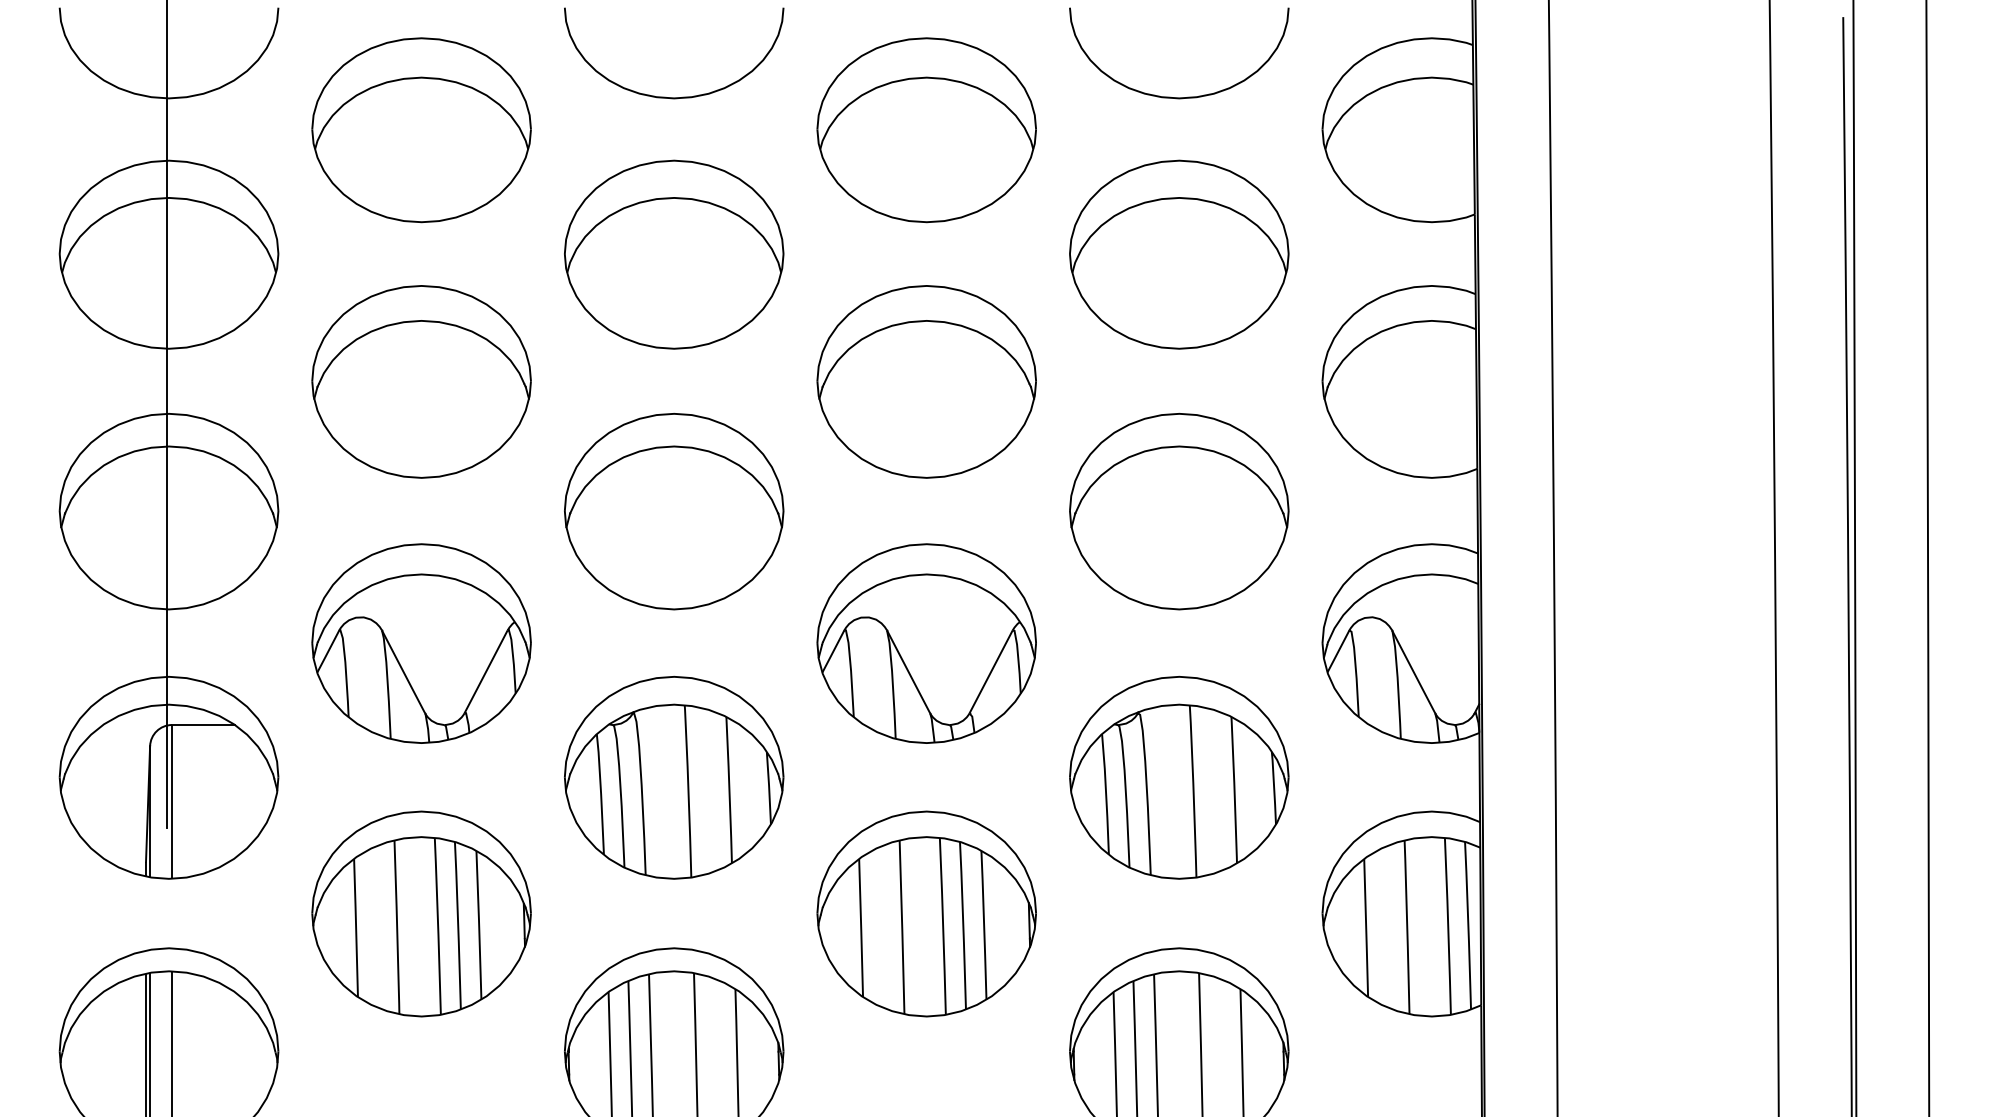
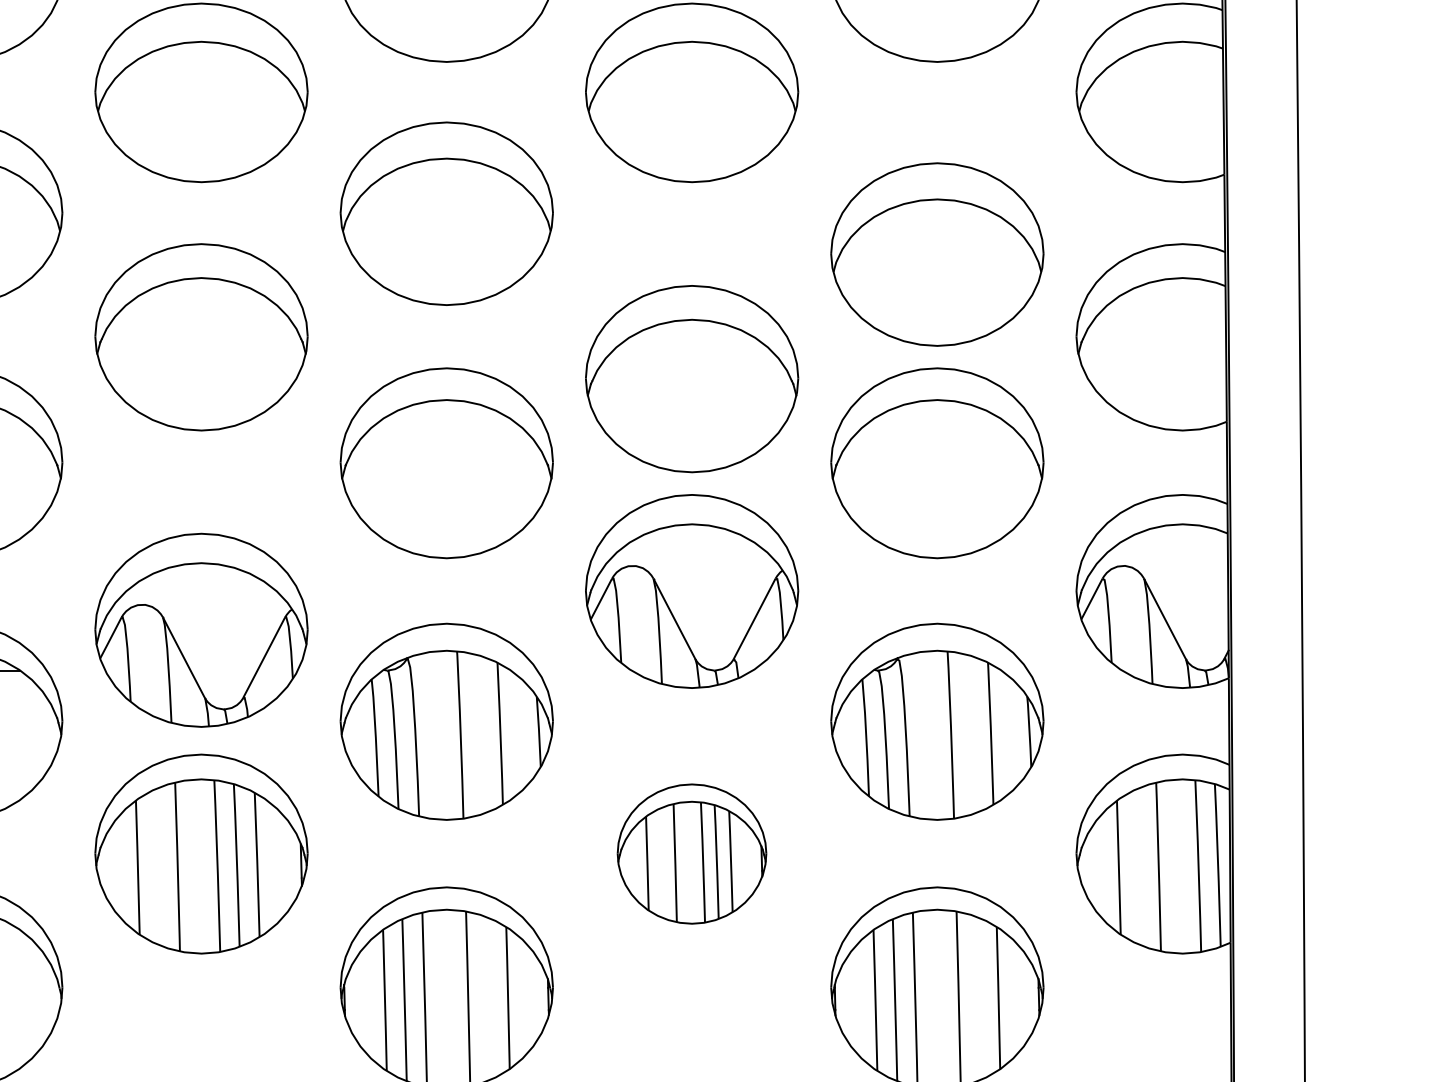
part: (1179, 254) -> (937, 254), moved
part: (926, 381) -> (691, 378), moved
part: (421, 643) -> (201, 630), moved
part: (926, 913) -> (691, 853), size x0.7

